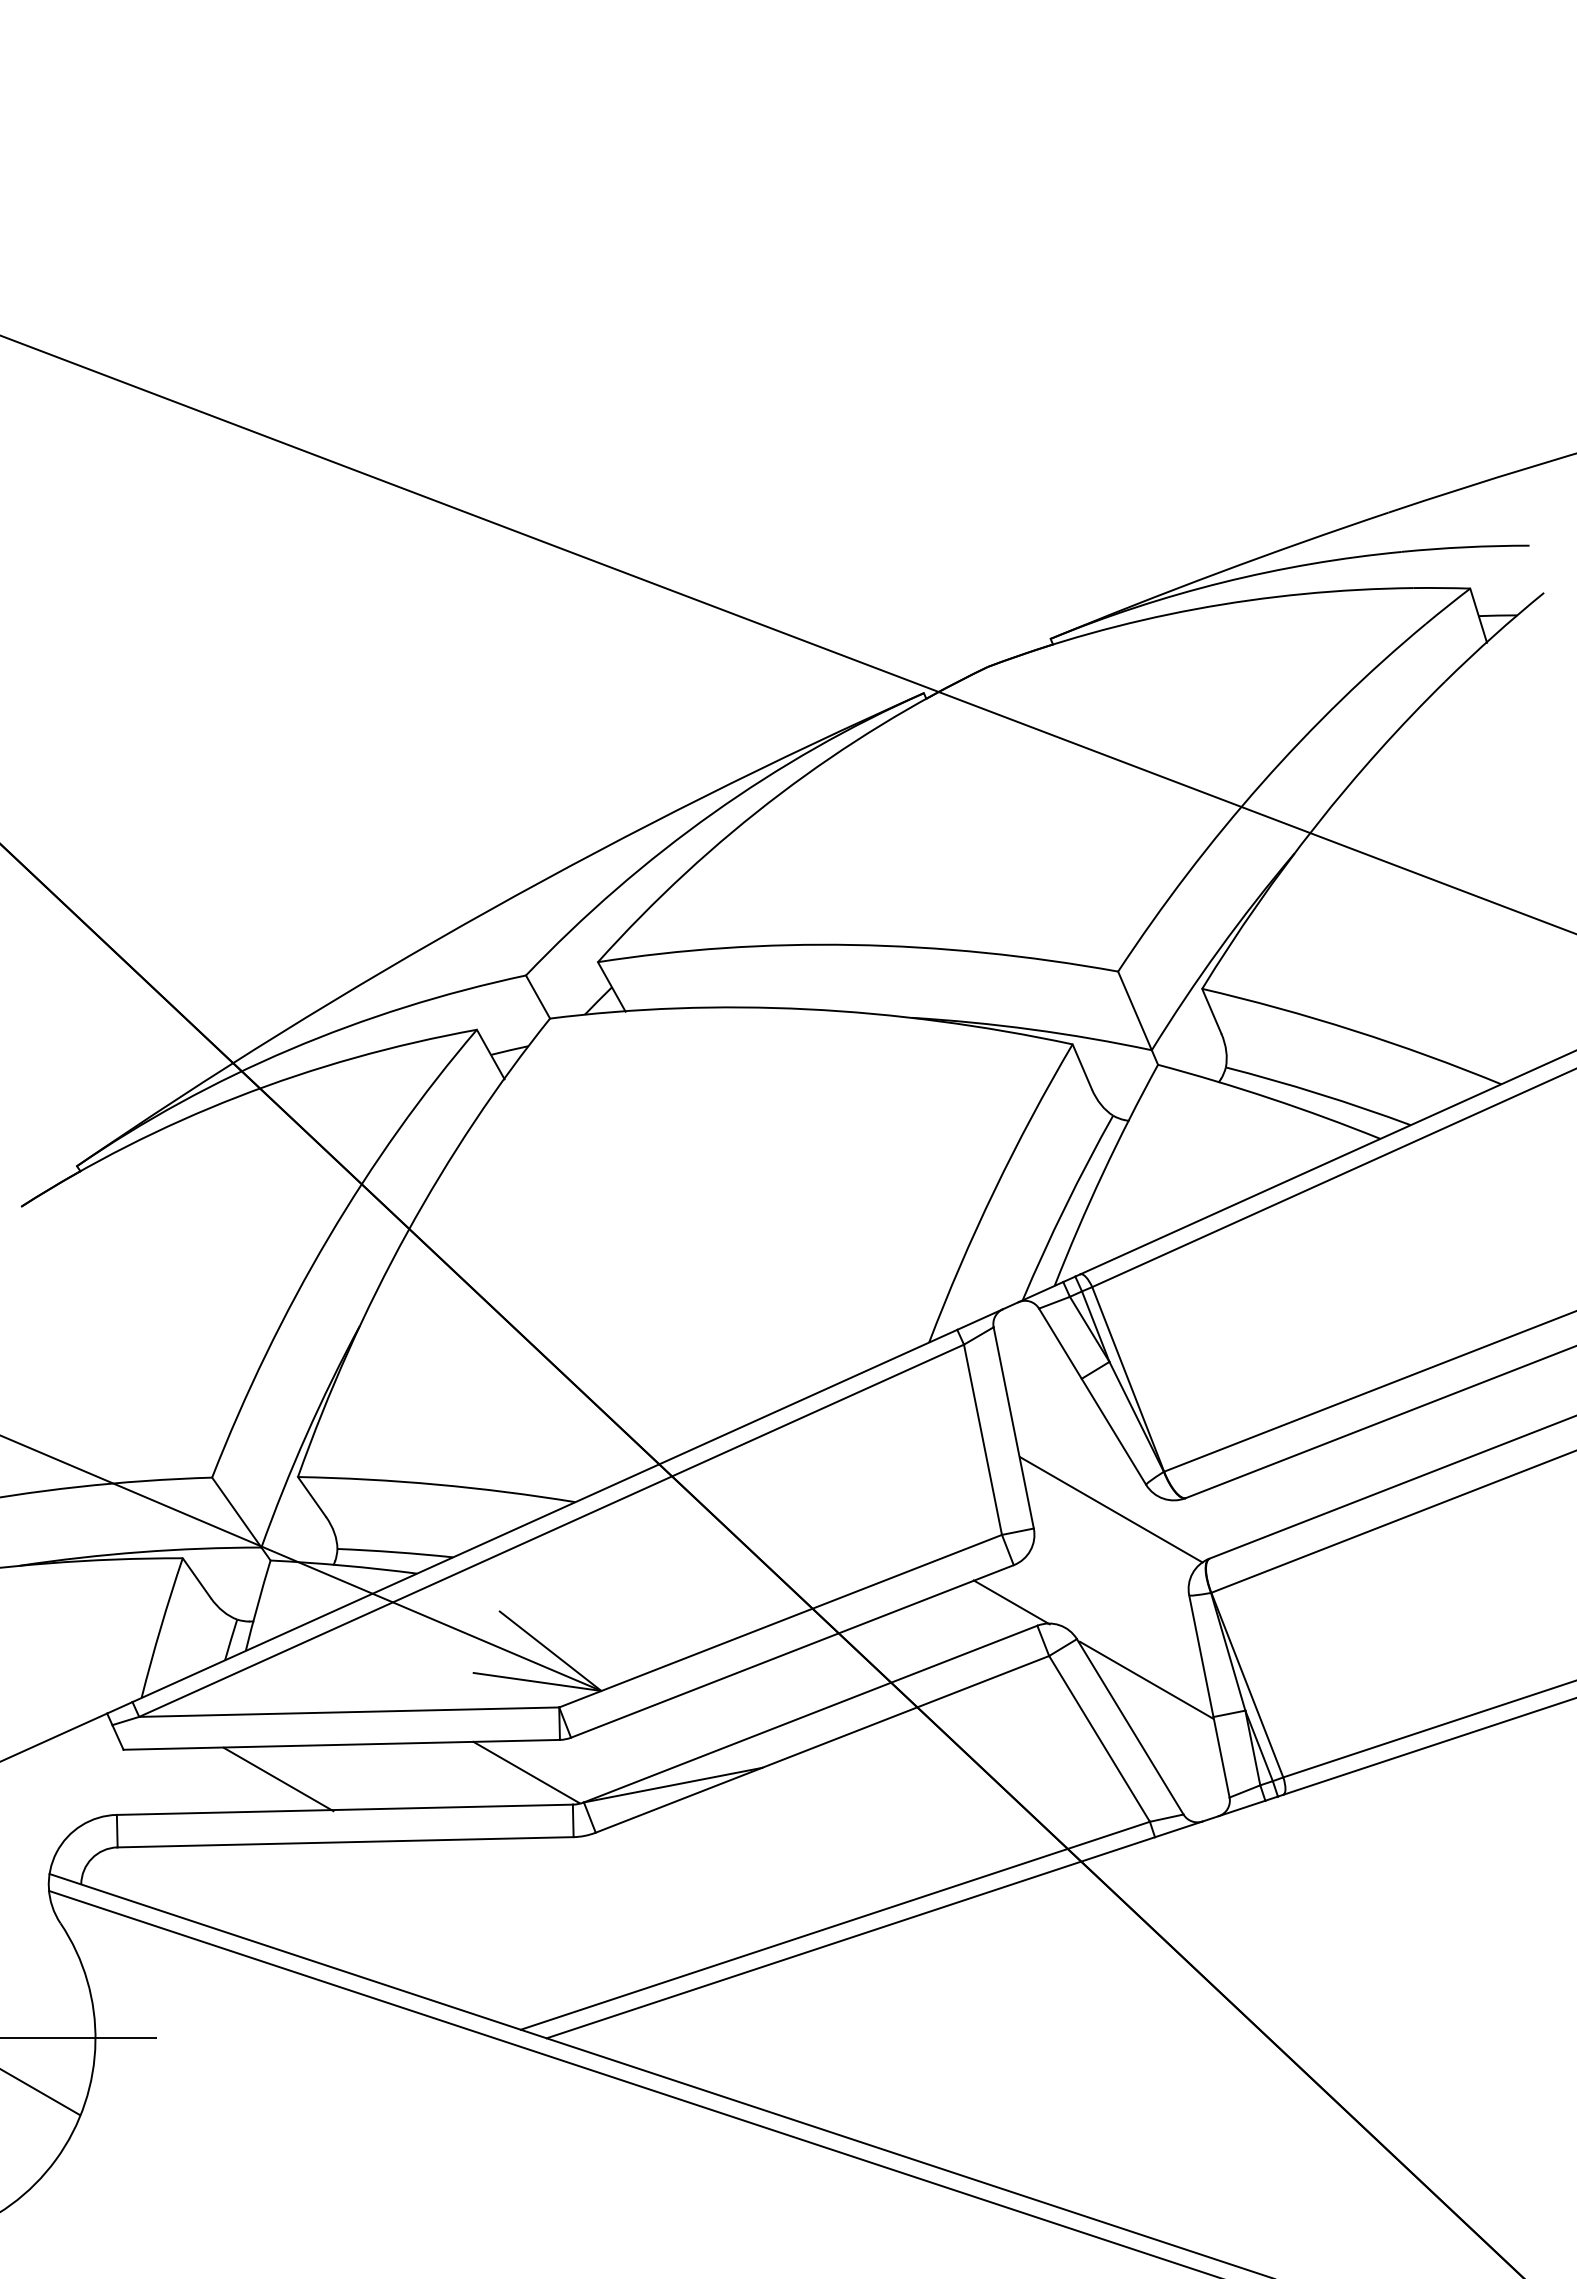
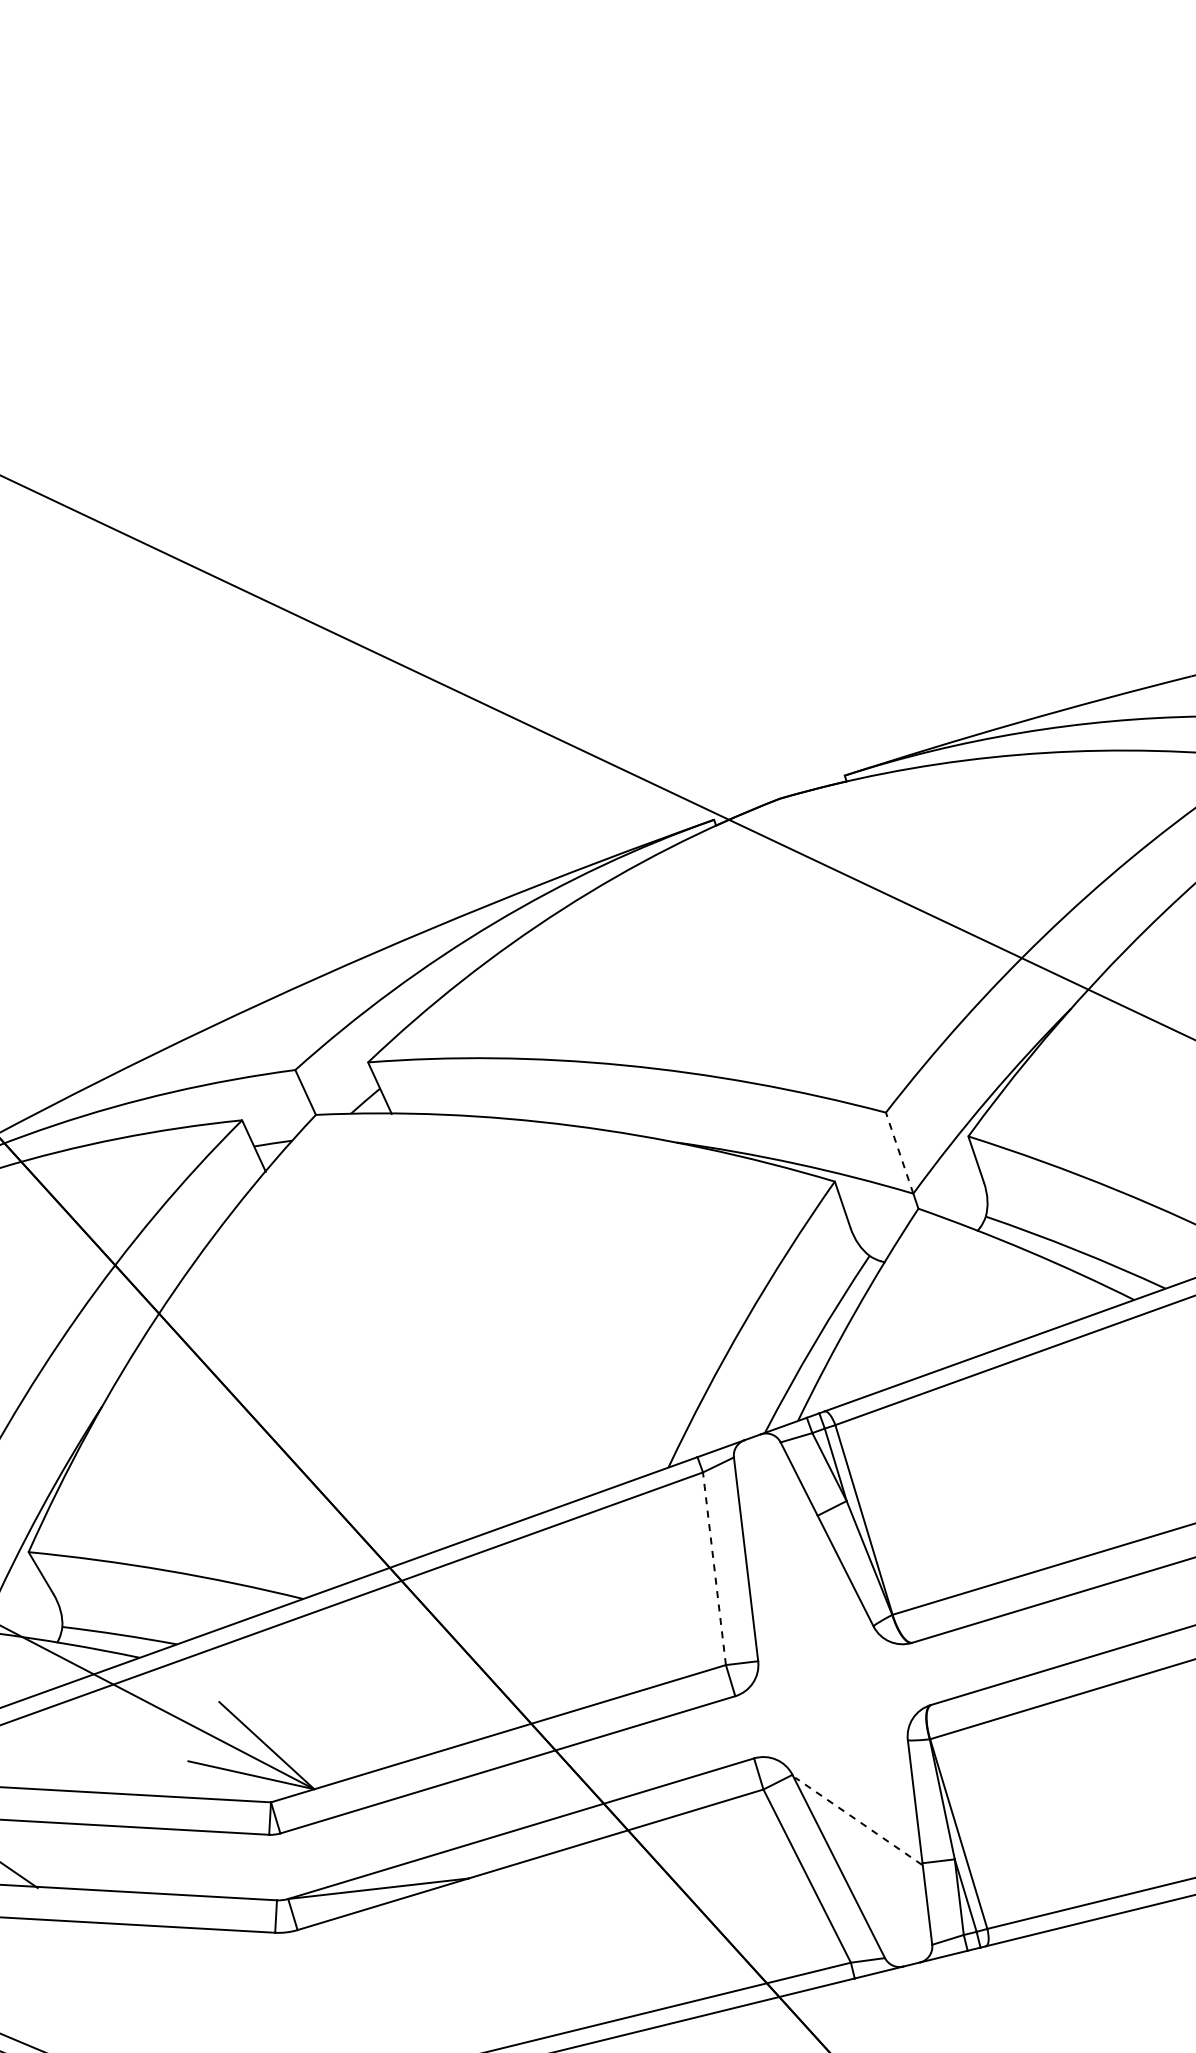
line: (1134, 1010) -> (899, 1152), solid -> dashed
line: (982, 1439) -> (714, 1568), solid -> dashed
line: (1111, 1509) -> (837, 1648), removed
line: (1011, 1602) -> (730, 1733), removed
line: (1146, 1680) -> (858, 1821), solid -> dashed
line: (526, 1772) -> (233, 1864), removed

